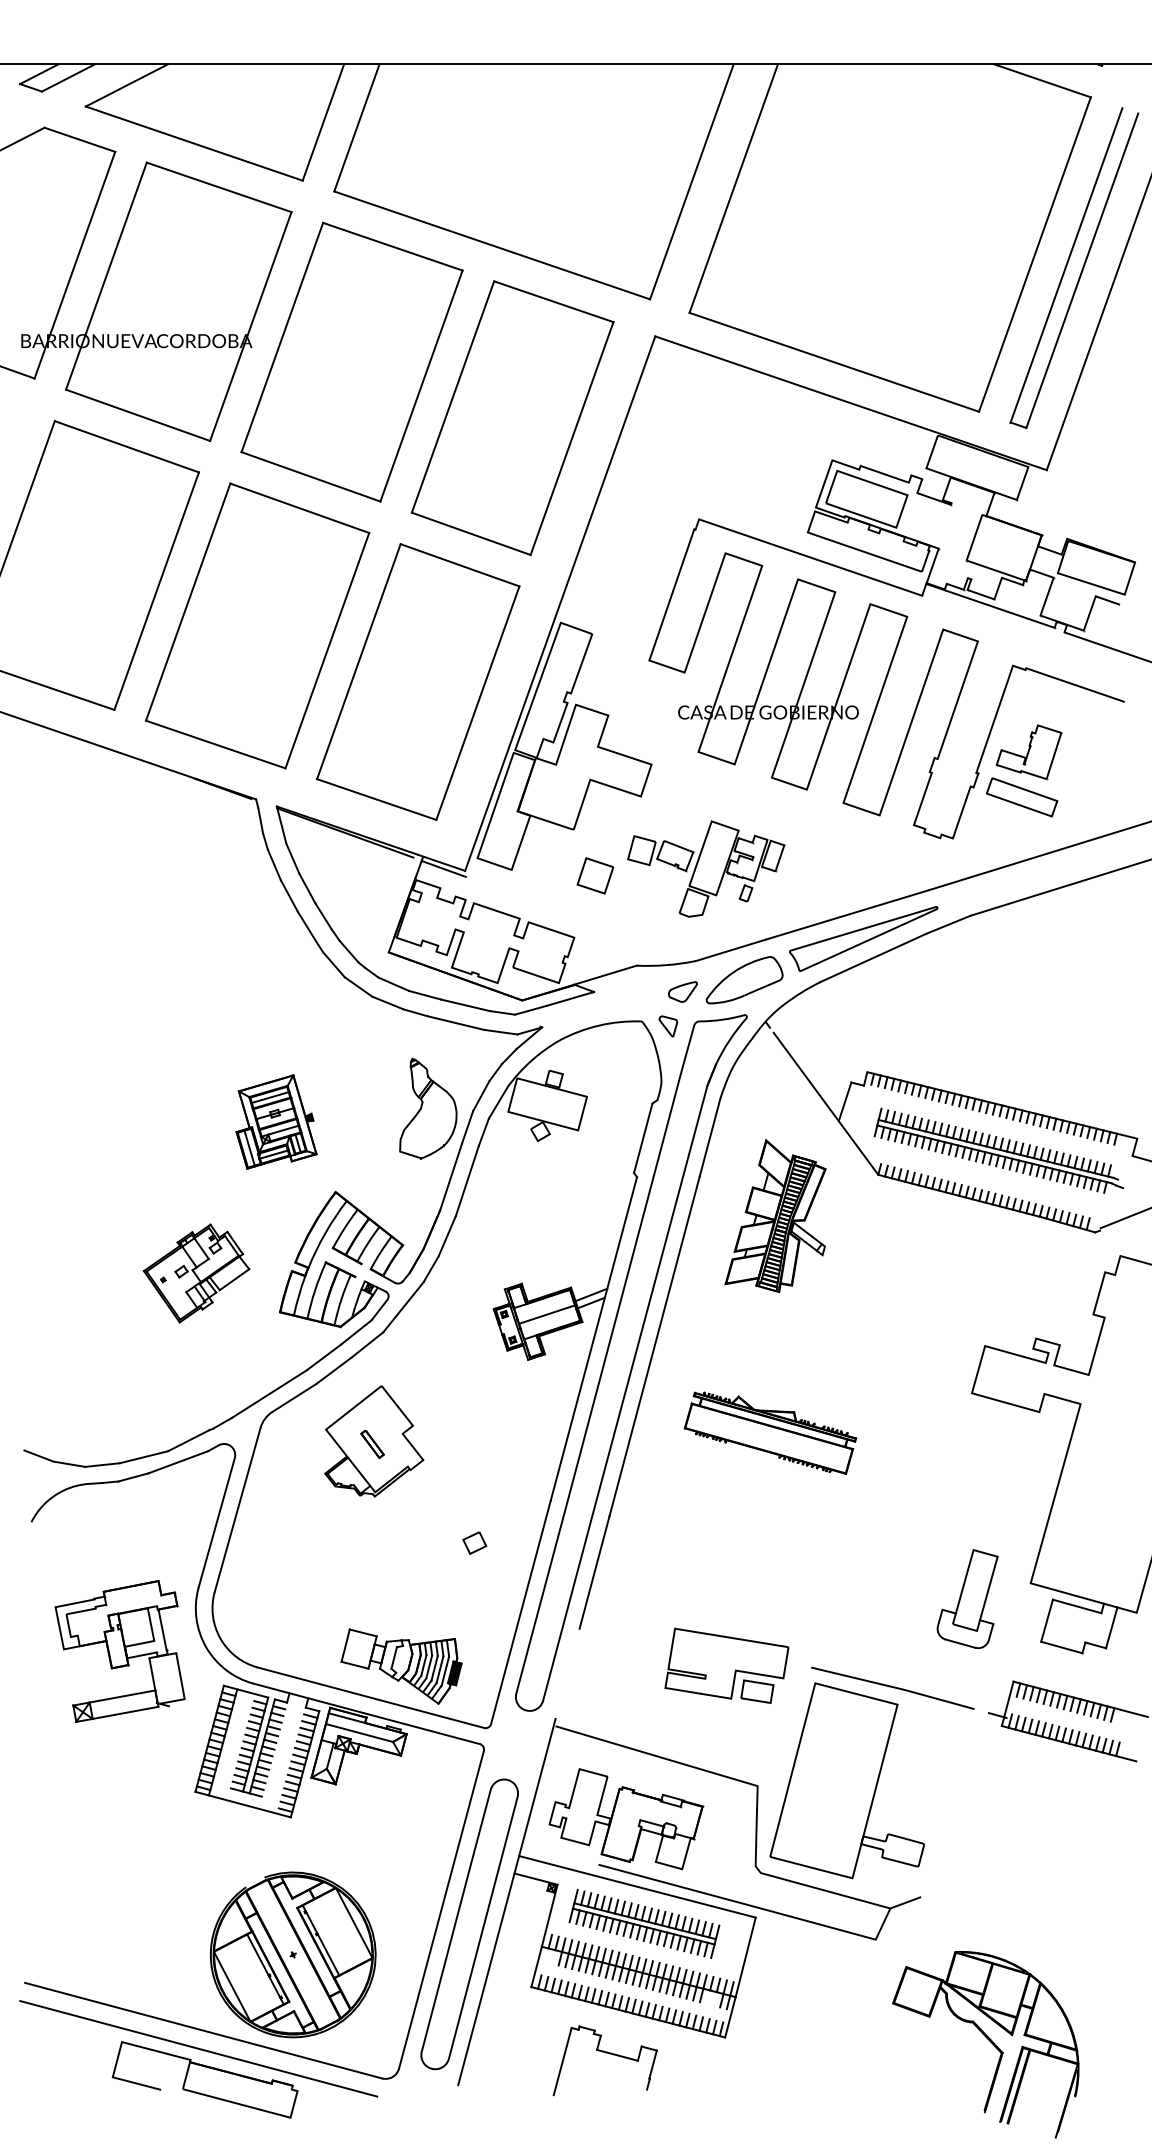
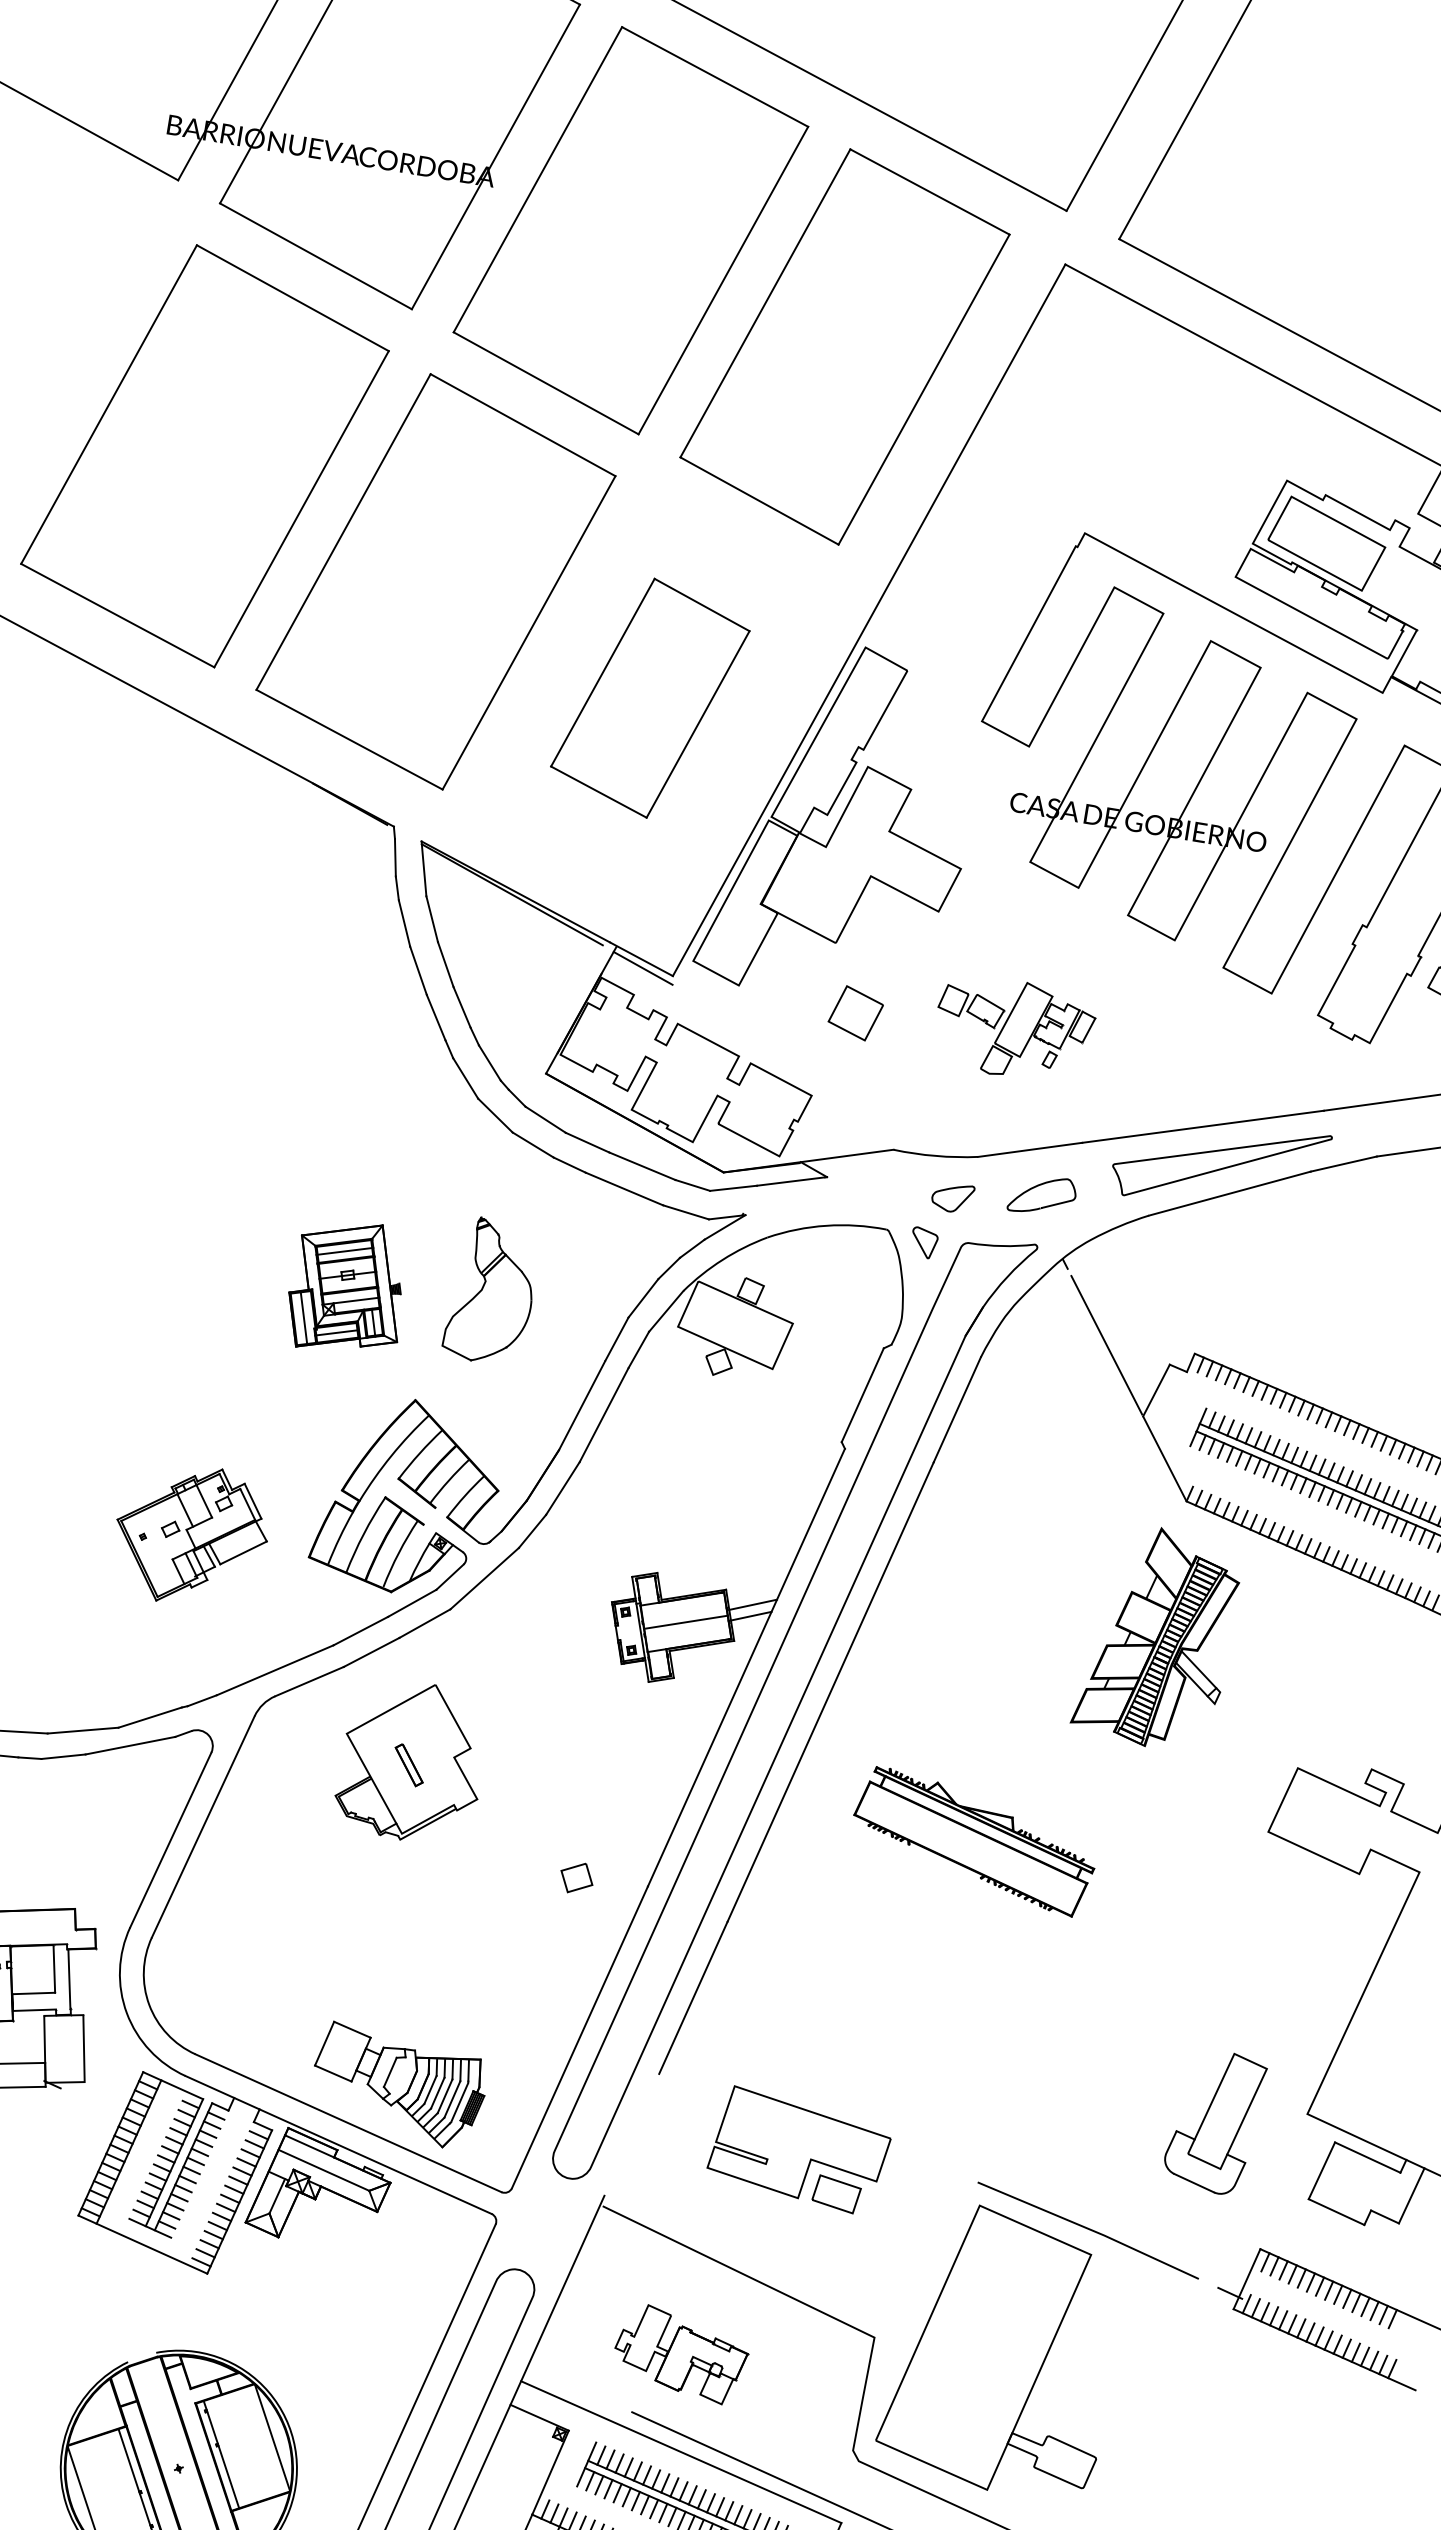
part: (418, 681) -> (650, 697), size x0.6
part: (706, 868) -> (1014, 1028), size x0.7
part: (744, 980) -> (1042, 1195), size x0.6
part: (428, 1108) -> (492, 1291), moved
part: (775, 1215) -> (1157, 1636), moved
part: (196, 1273) -> (191, 1535), moved
part: (474, 1542) -> (576, 1877), moved
part: (726, 1665) -> (798, 2150), moved
part: (626, 1819) -> (681, 2354), size x0.6

